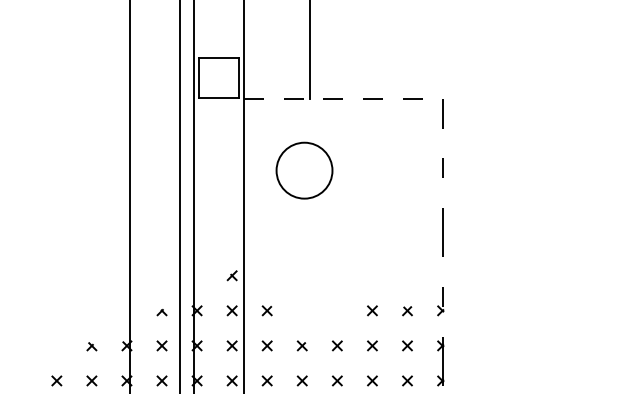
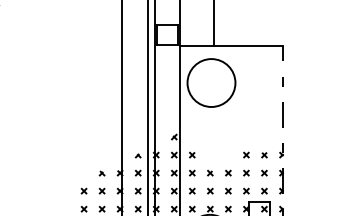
line: (345, 99) -> (232, 46), dashed -> solid
circle: (304, 169) -> (211, 82), size x1.67

